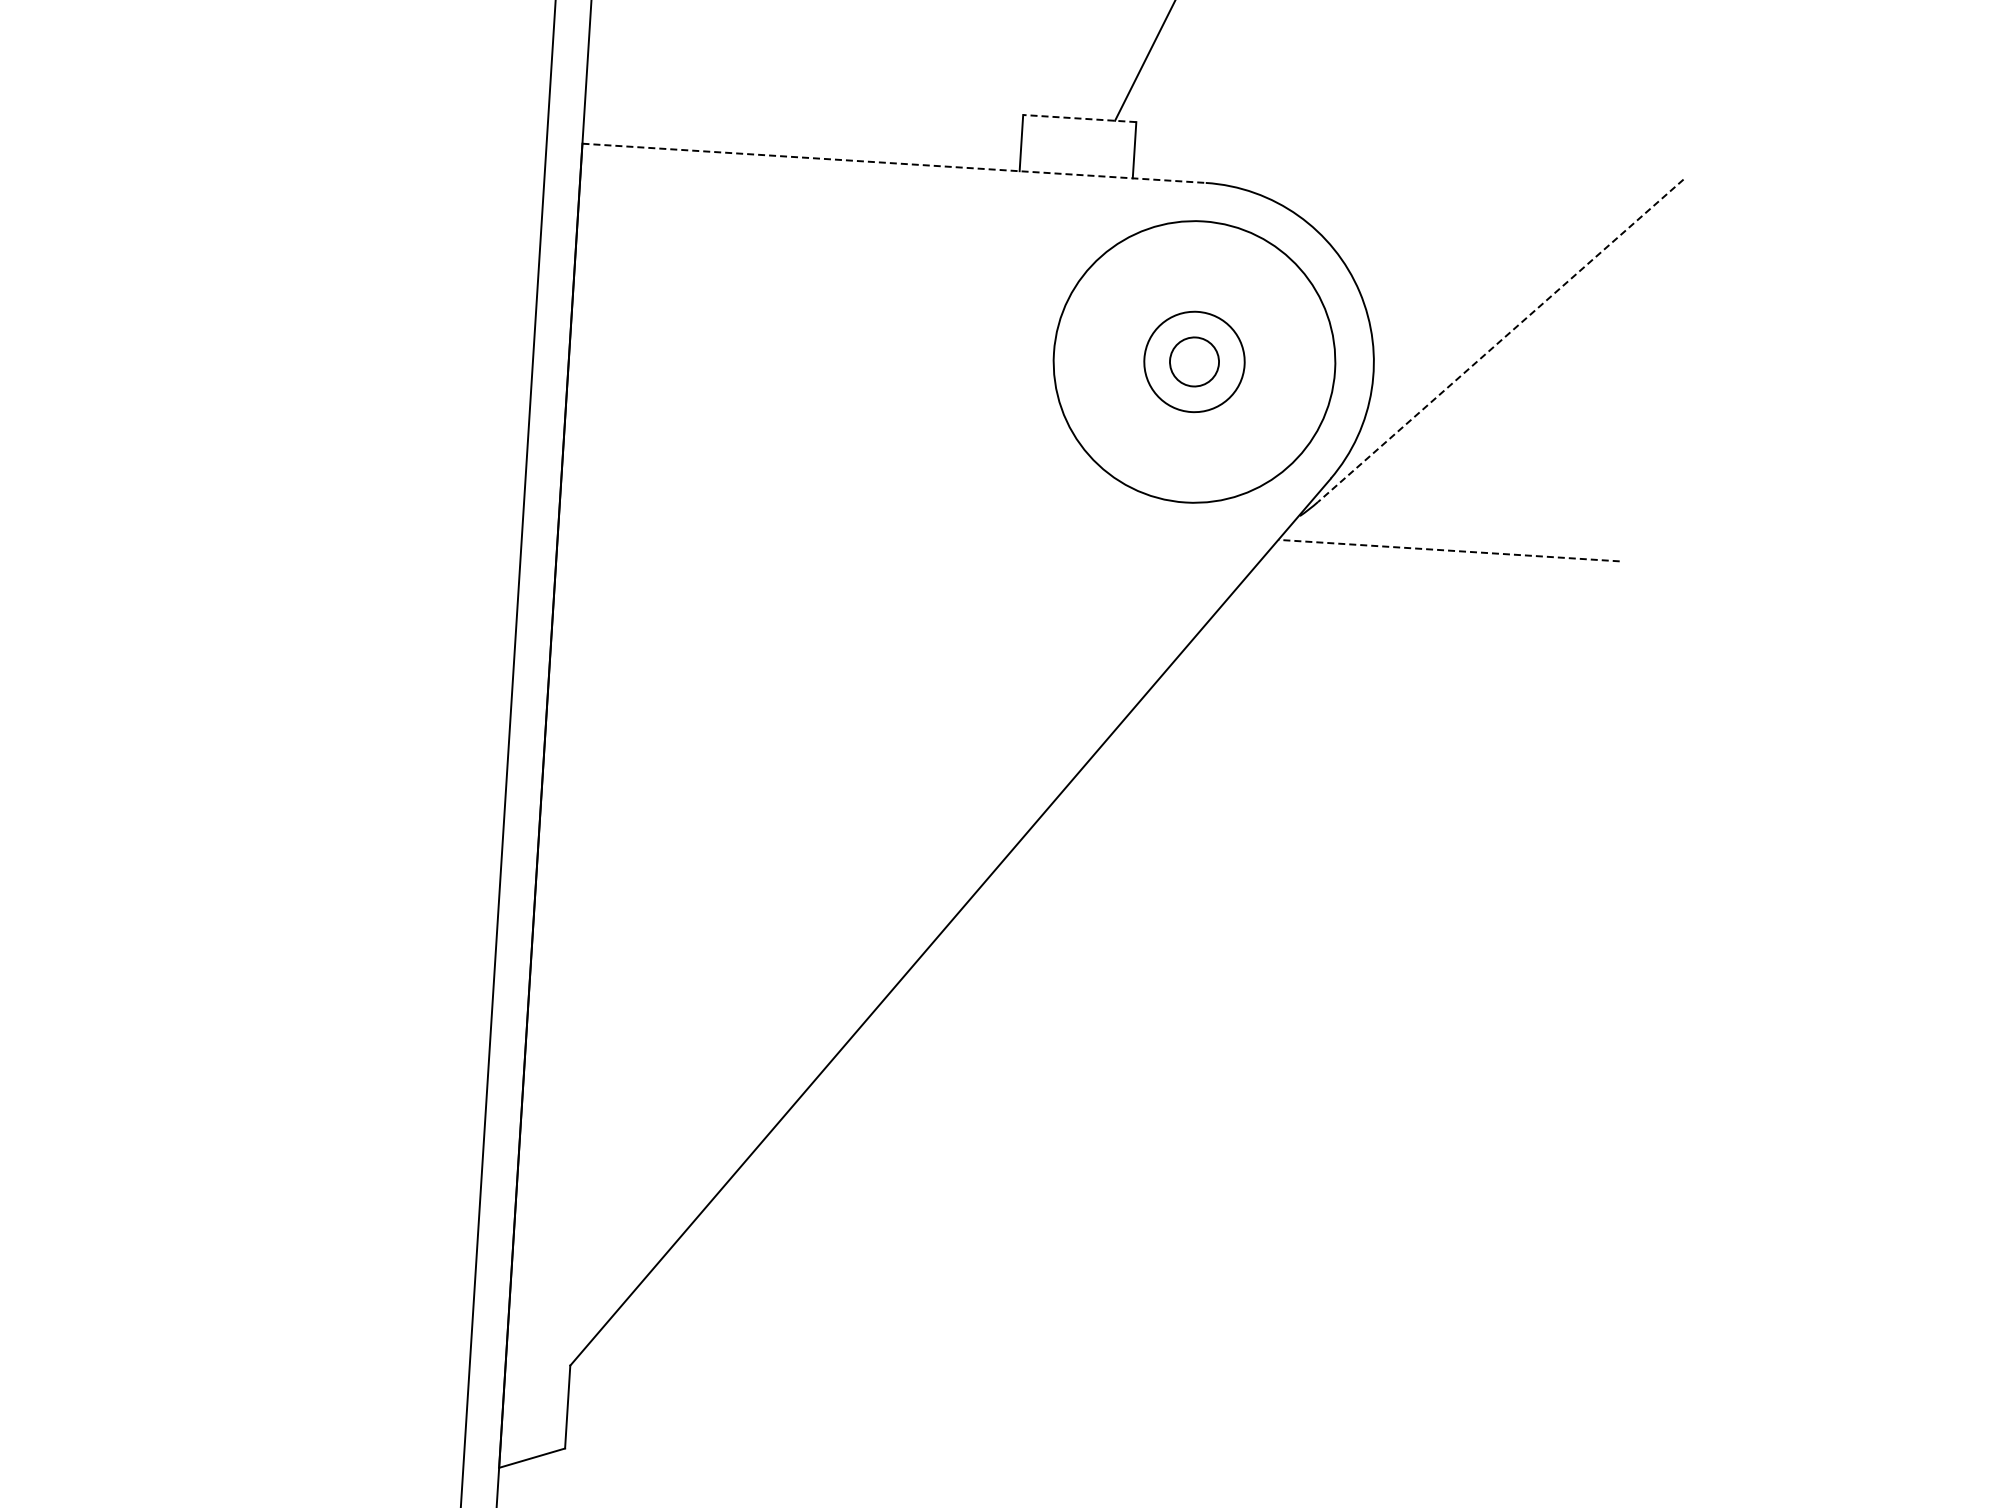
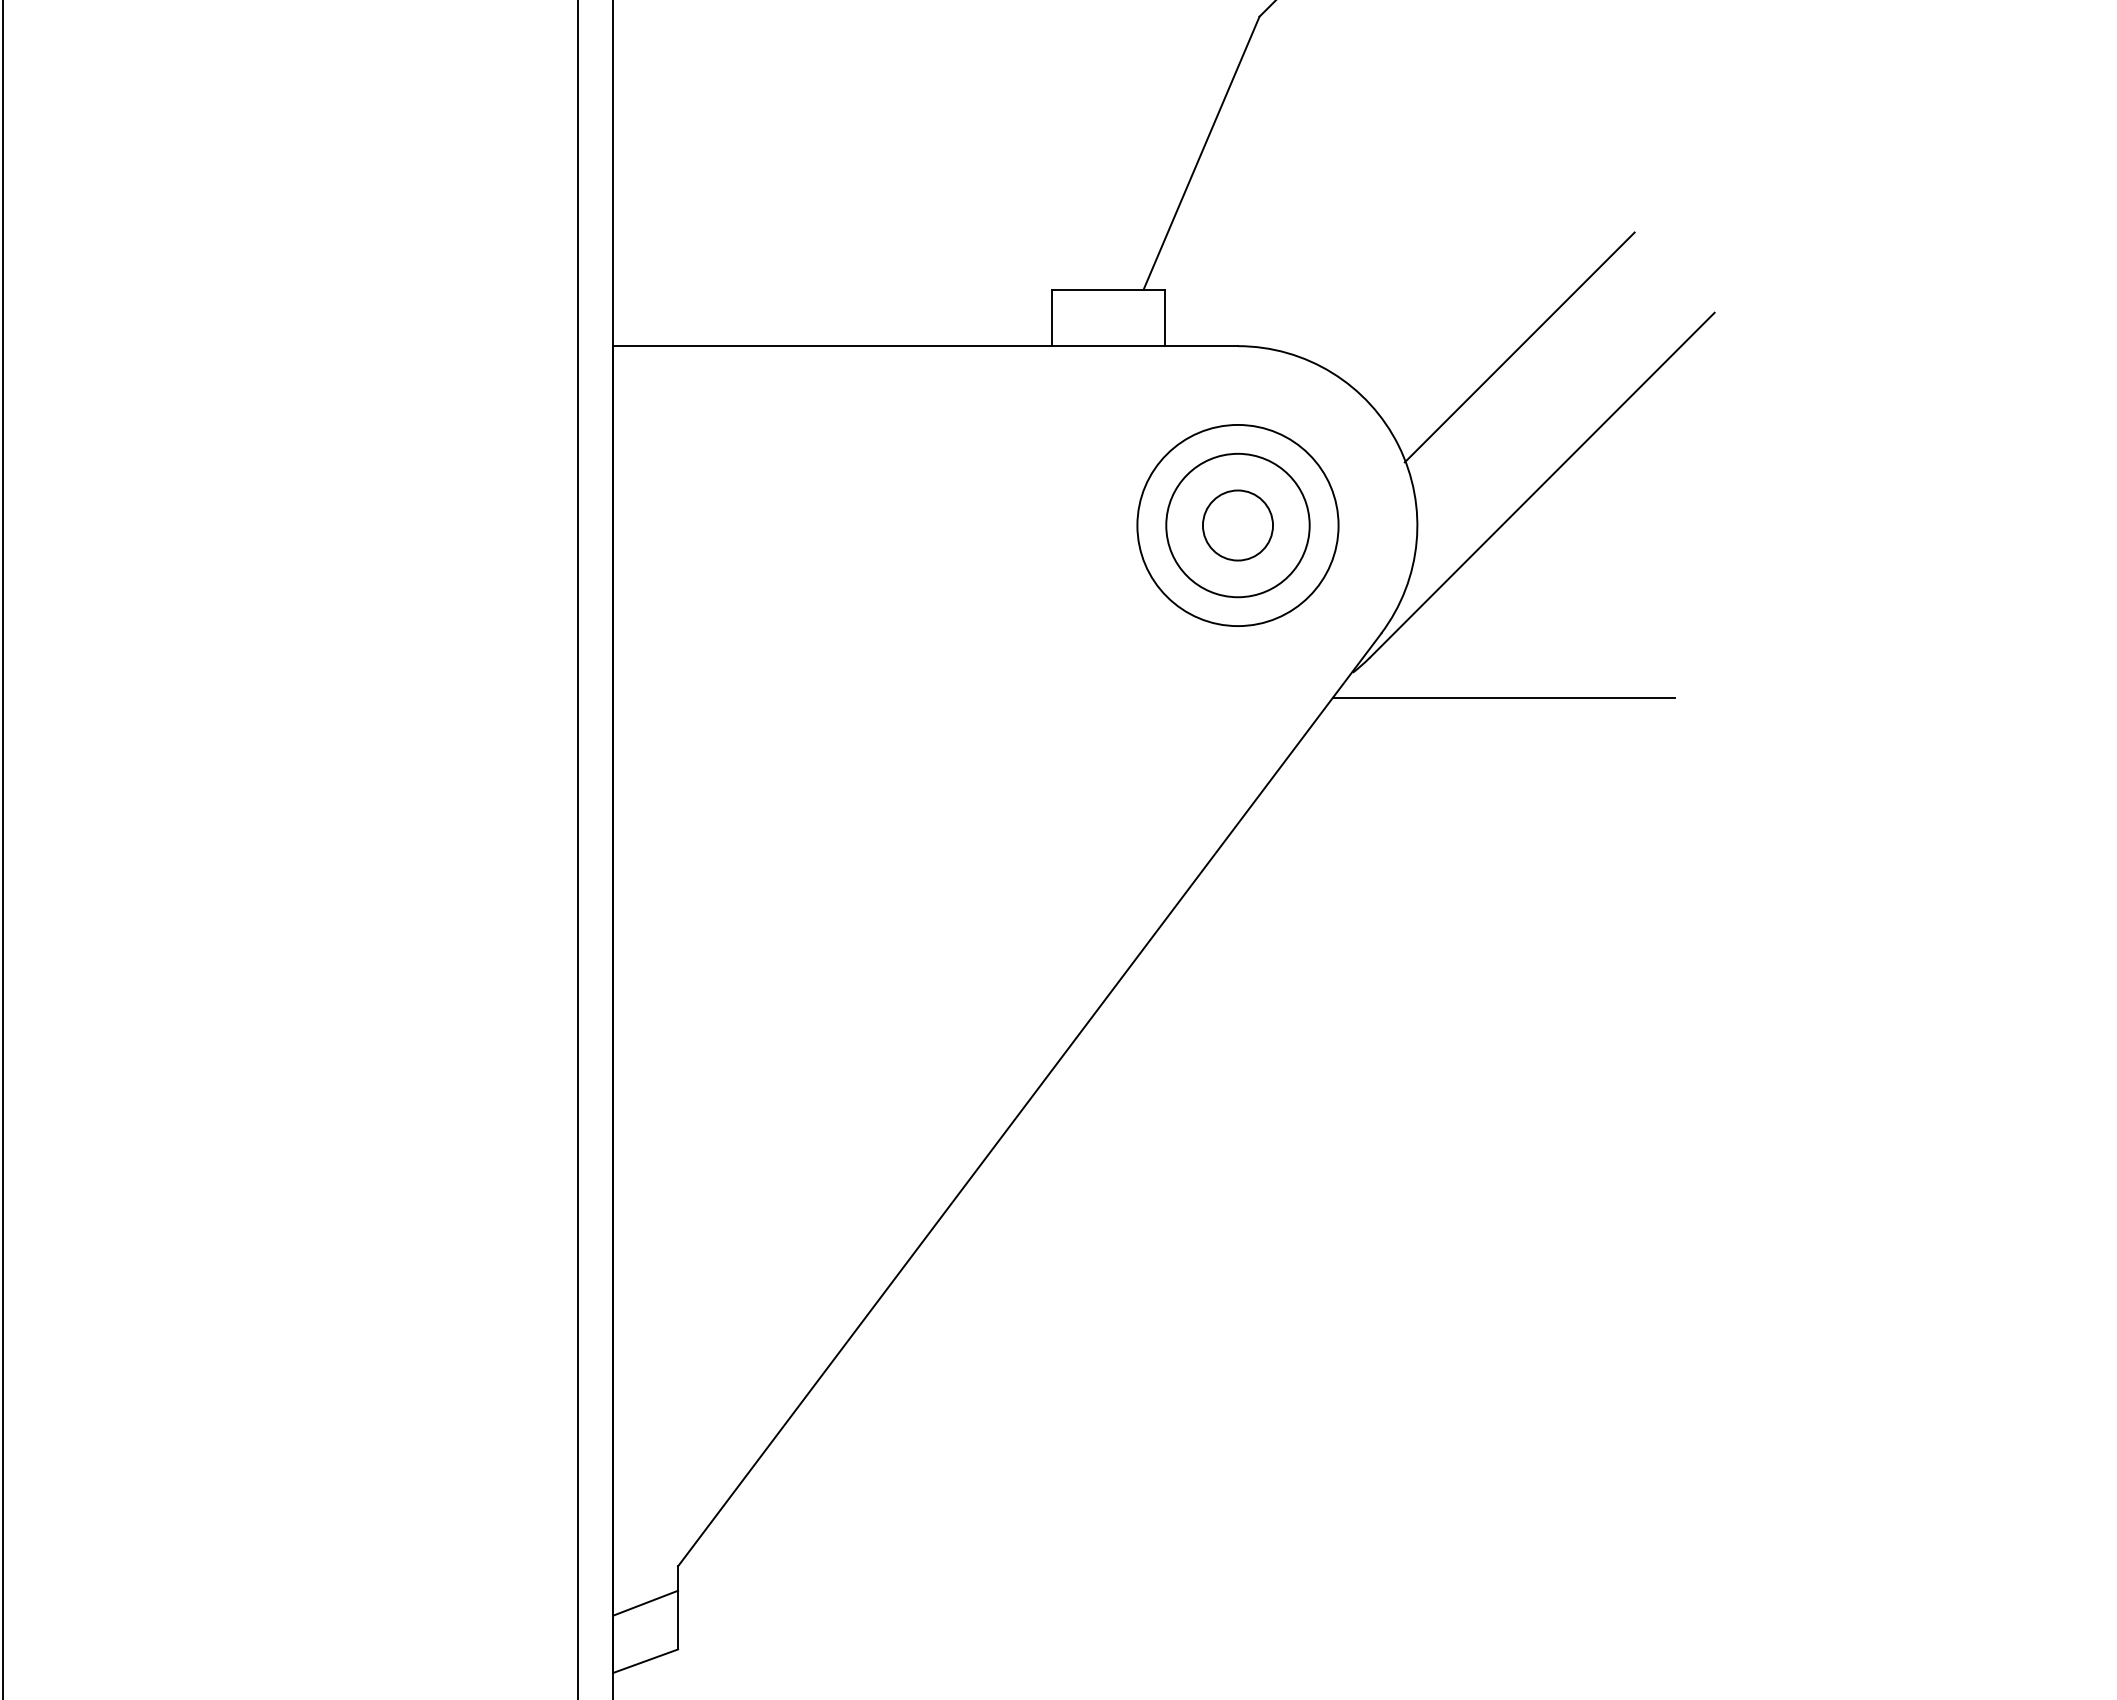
line: (1080, 118) -> (1108, 289), dashed -> solid
line: (894, 163) -> (926, 346), dashed -> solid
line: (1486, 201) -> (1519, 347), added
line: (1500, 341) -> (1542, 485), dashed -> solid
circle: (1194, 361) -> (1237, 525), size x0.71
circle: (1194, 361) -> (1237, 525), size x1.43
circle: (1194, 361) -> (1237, 525), size x1.43
line: (1448, 550) -> (1503, 697), dashed -> solid
line: (535, 1399) -> (645, 1602), added

